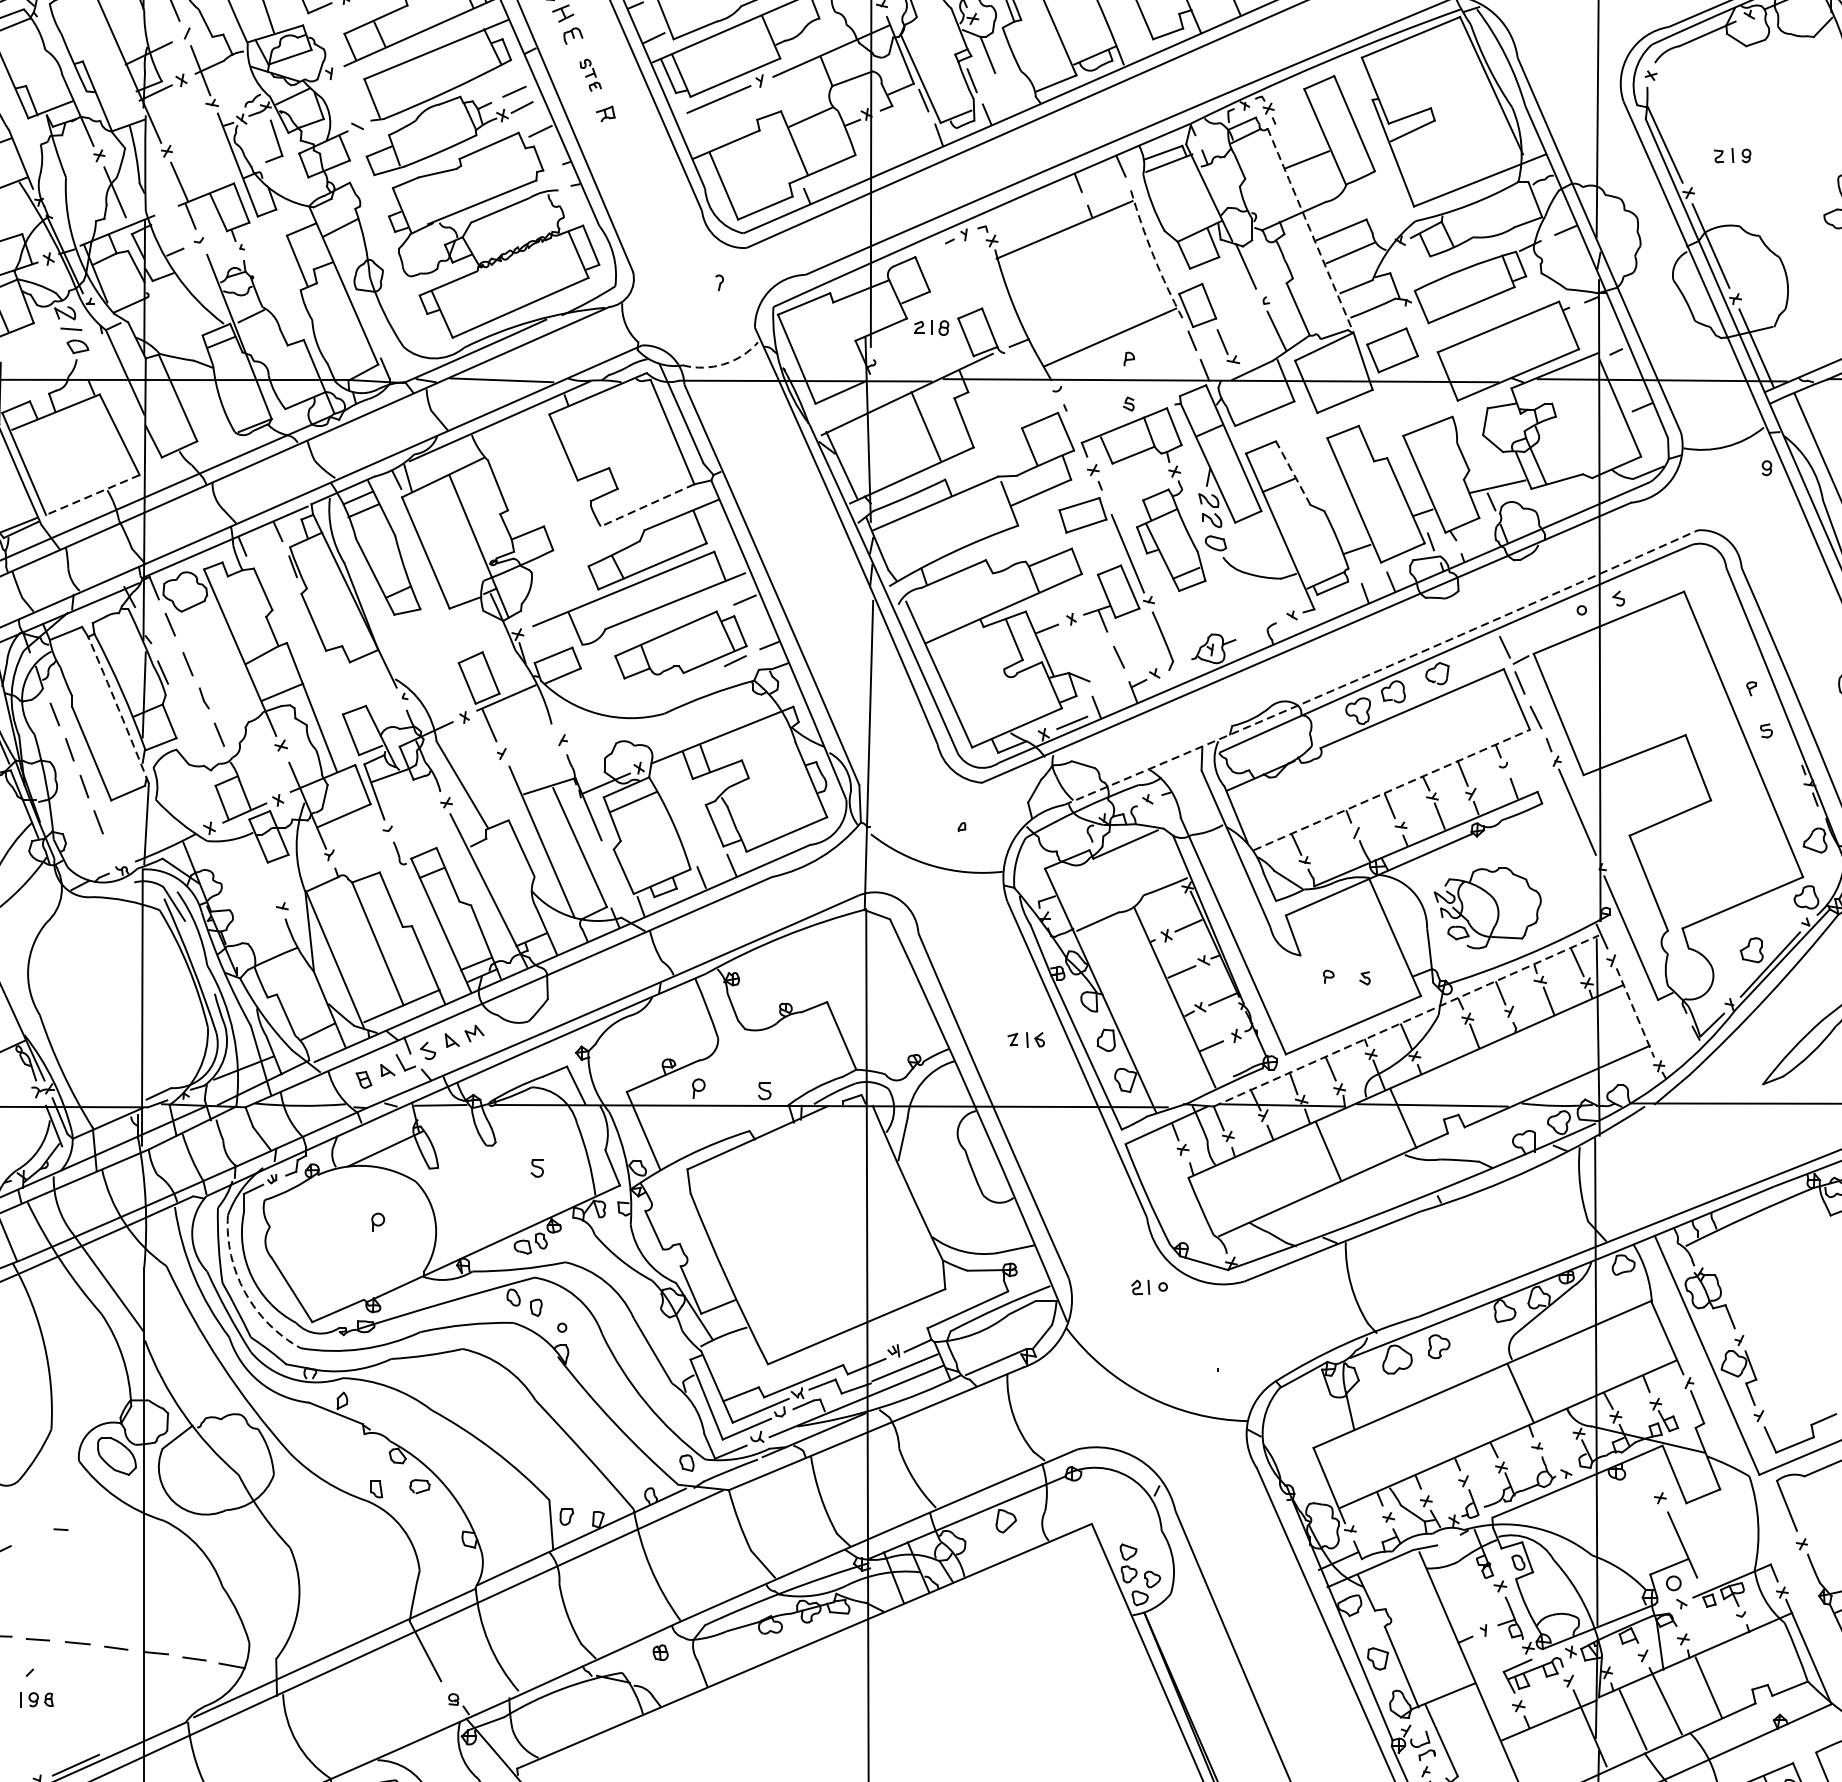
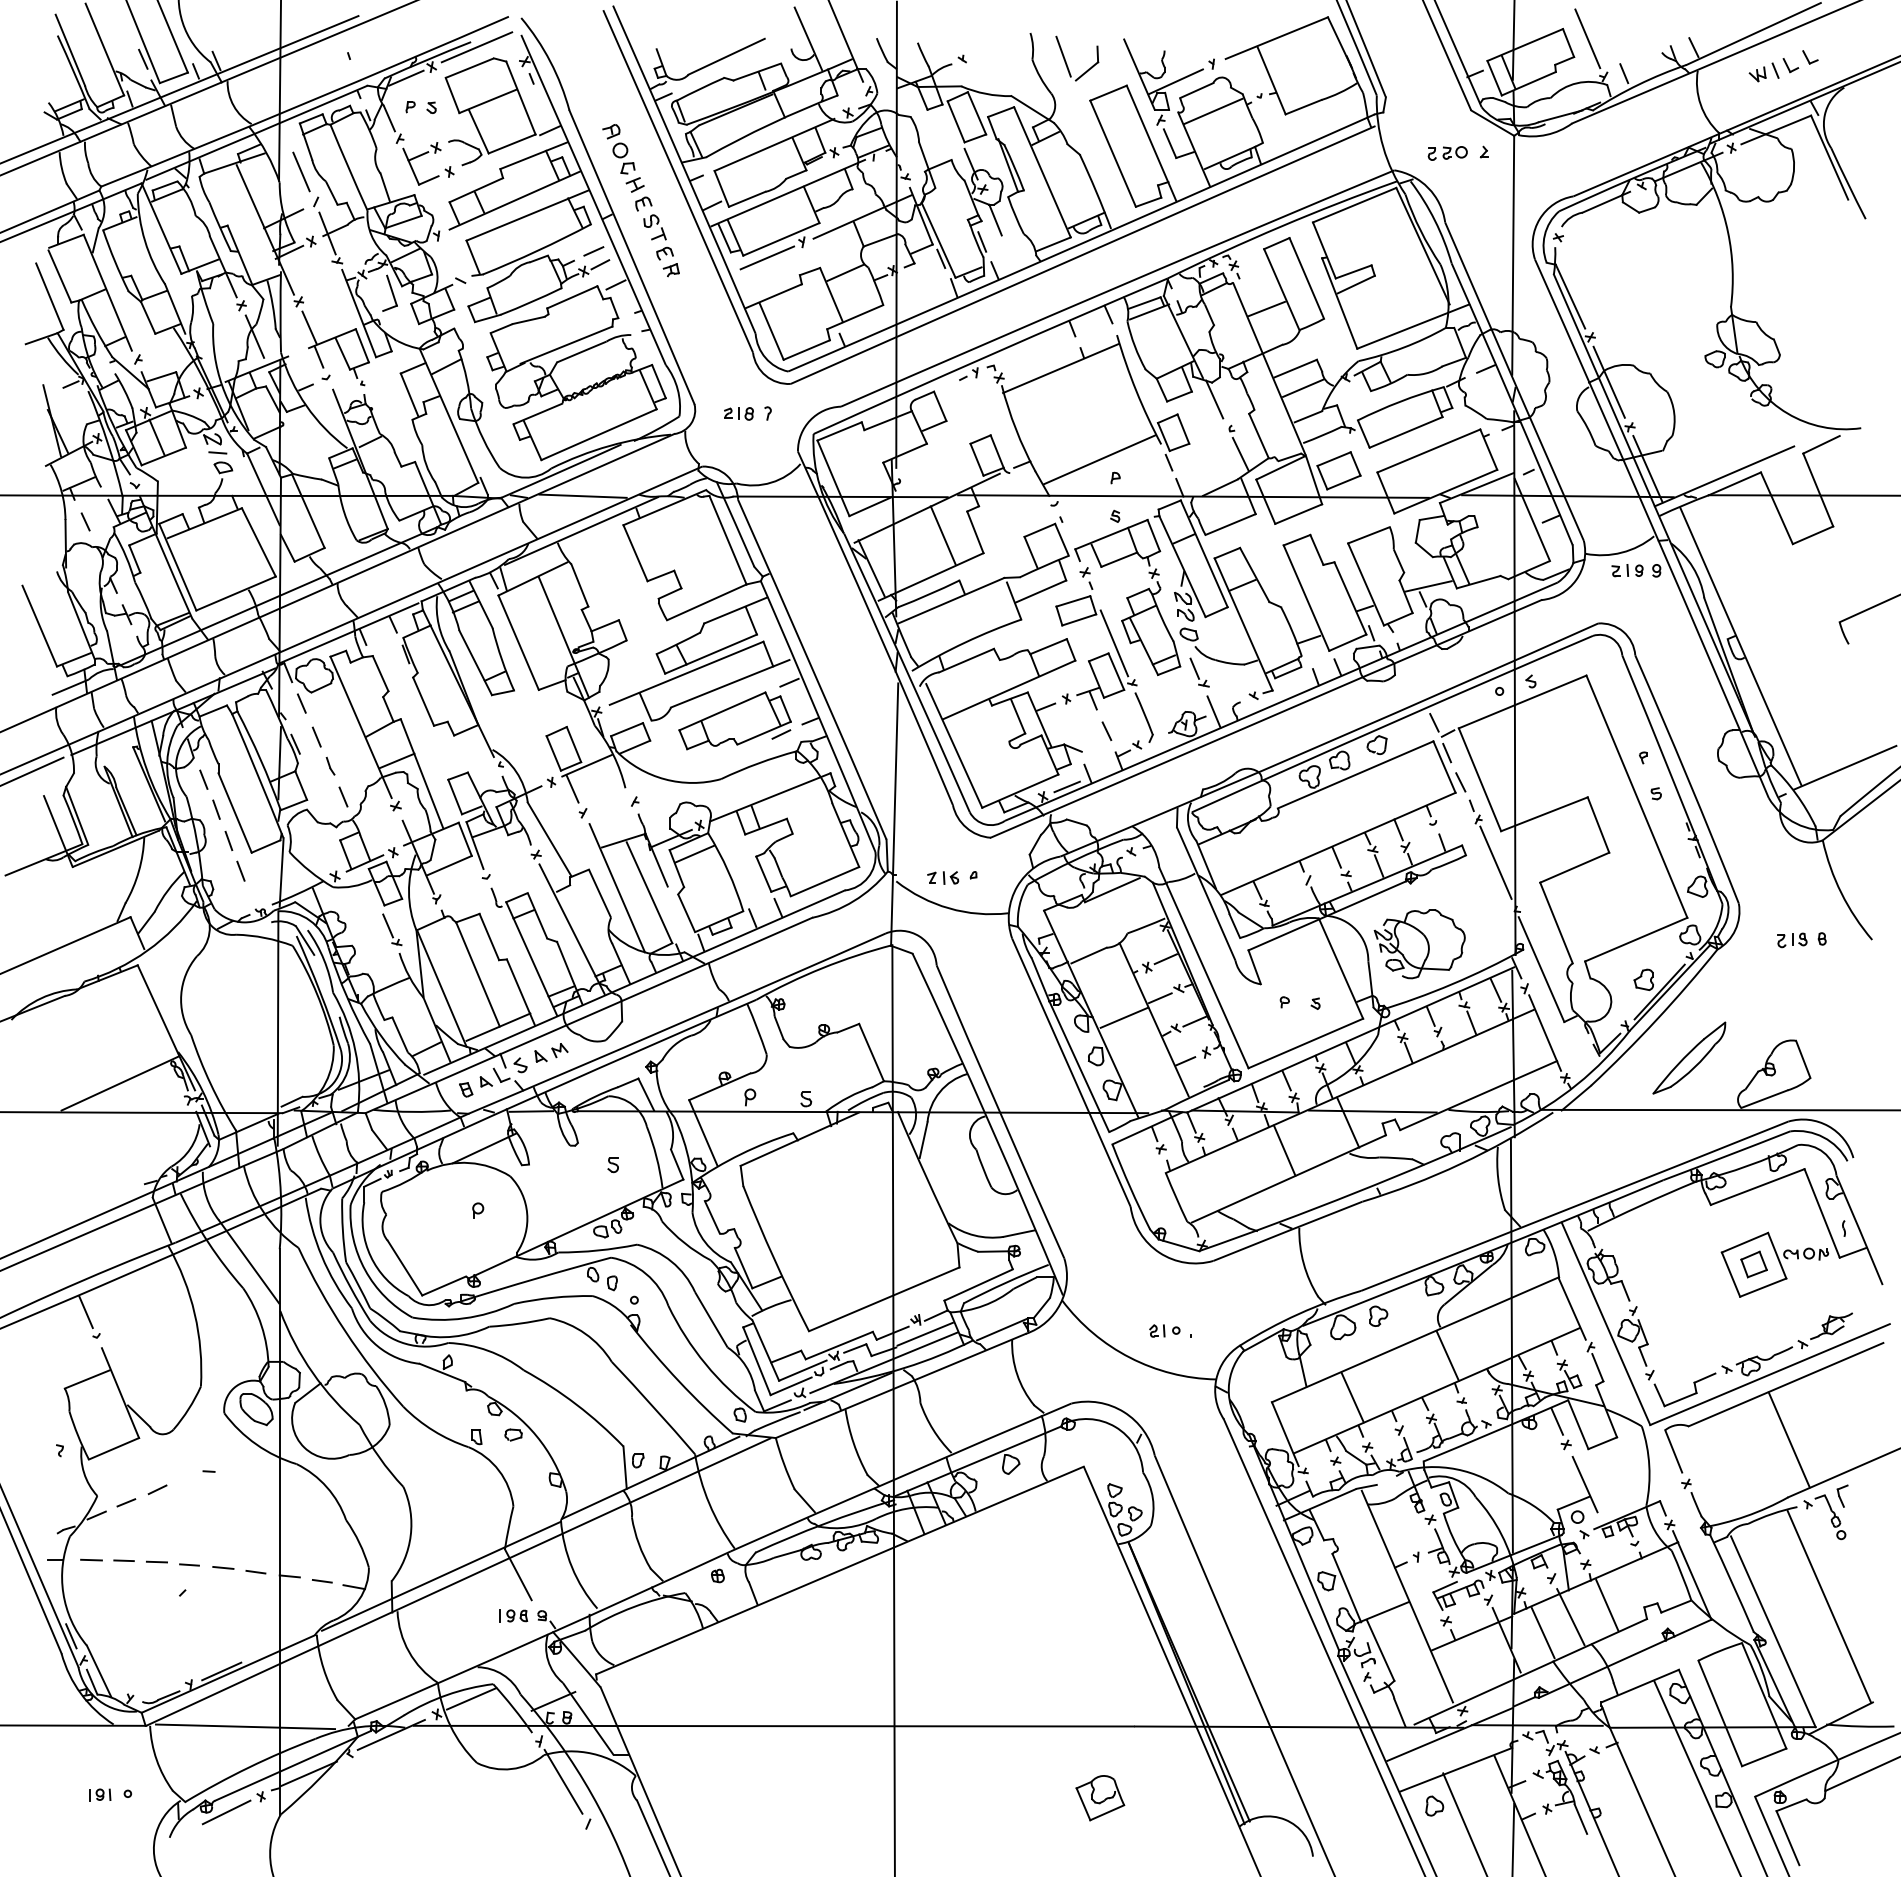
part: (590, 75) -> (658, 237), size x1.67
part: (1732, 155) -> (1627, 570), moved
arc: (1310, 229) -> (1269, 368), dashed -> solid
arc: (1153, 255) -> (1136, 390), dashed -> solid
part: (931, 327) -> (738, 413), moved
part: (1228, 346) -> (1199, 672), moved
arc: (723, 364) -> (771, 482), dashed -> solid
line: (1292, 473) -> (1254, 575), dashed -> solid
line: (92, 494) -> (235, 593), dashed -> solid
line: (647, 505) -> (706, 602), dashed -> solid
line: (1244, 634) -> (1213, 711), added
arc: (1381, 669) -> (1329, 741), dashed -> solid
arc: (119, 710) -> (258, 776), dashed -> solid
line: (1391, 789) -> (1338, 843), dashed -> solid
line: (271, 886) -> (387, 925), added
line: (1139, 994) -> (1124, 1017), added
line: (1635, 1013) -> (1545, 1033), dashed -> solid
line: (1406, 1020) -> (1350, 1039), dashed -> solid
part: (1026, 1039) -> (943, 877), moved
part: (1149, 1286) -> (1164, 1330), moved
arc: (245, 1292) -> (365, 1270), dashed -> solid
line: (1408, 1442) -> (1352, 1397), added
line: (1650, 1470) -> (1557, 1421), added
part: (36, 1699) -> (513, 1615), moved

